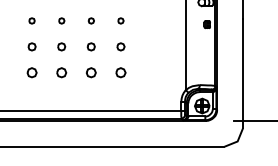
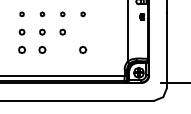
part: (120, 45) -> (82, 31), removed
part: (90, 72) -> (62, 49), removed

